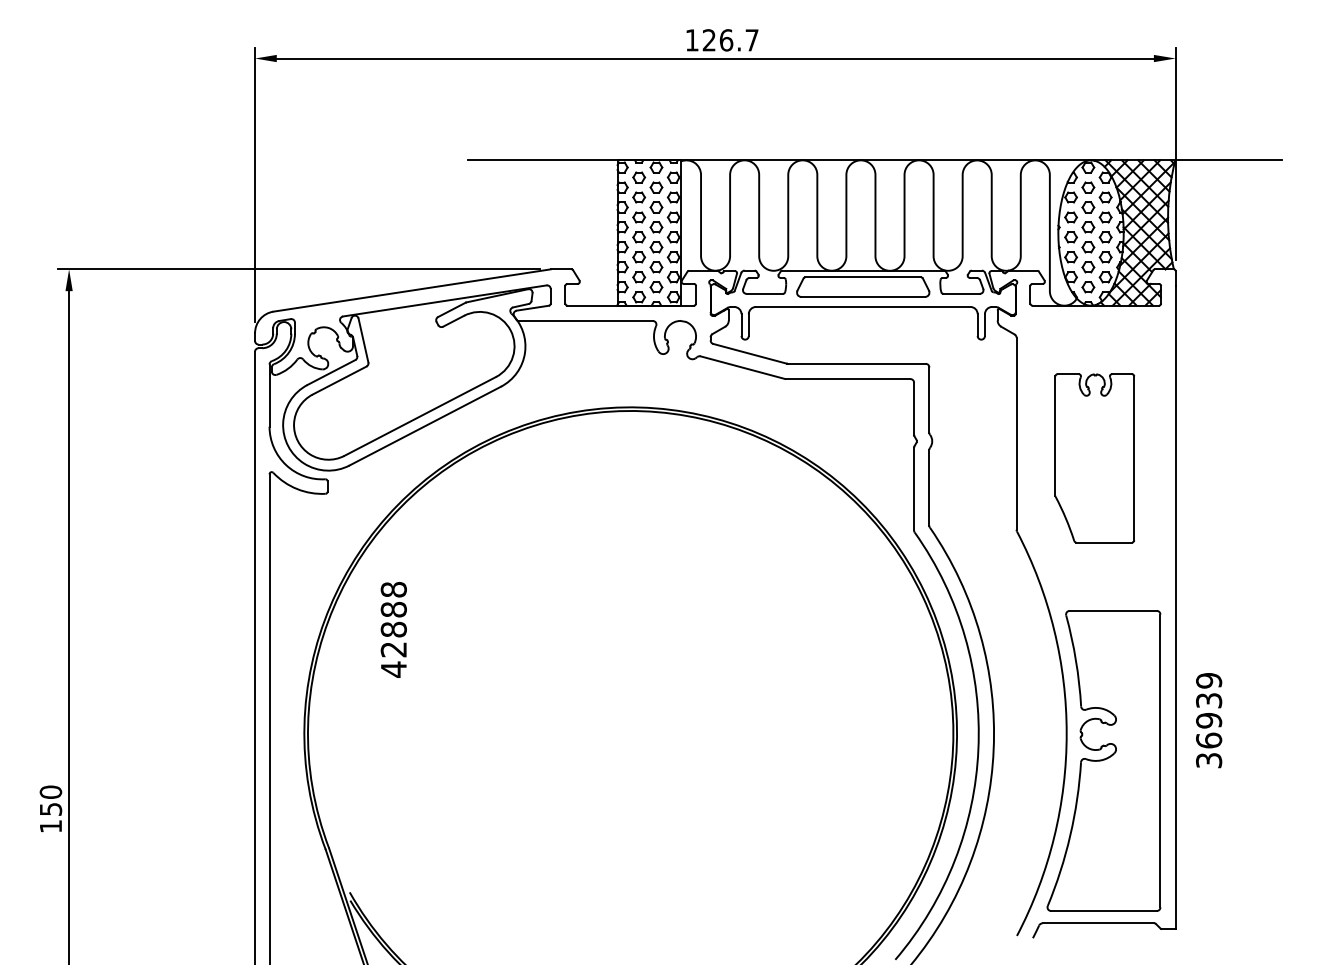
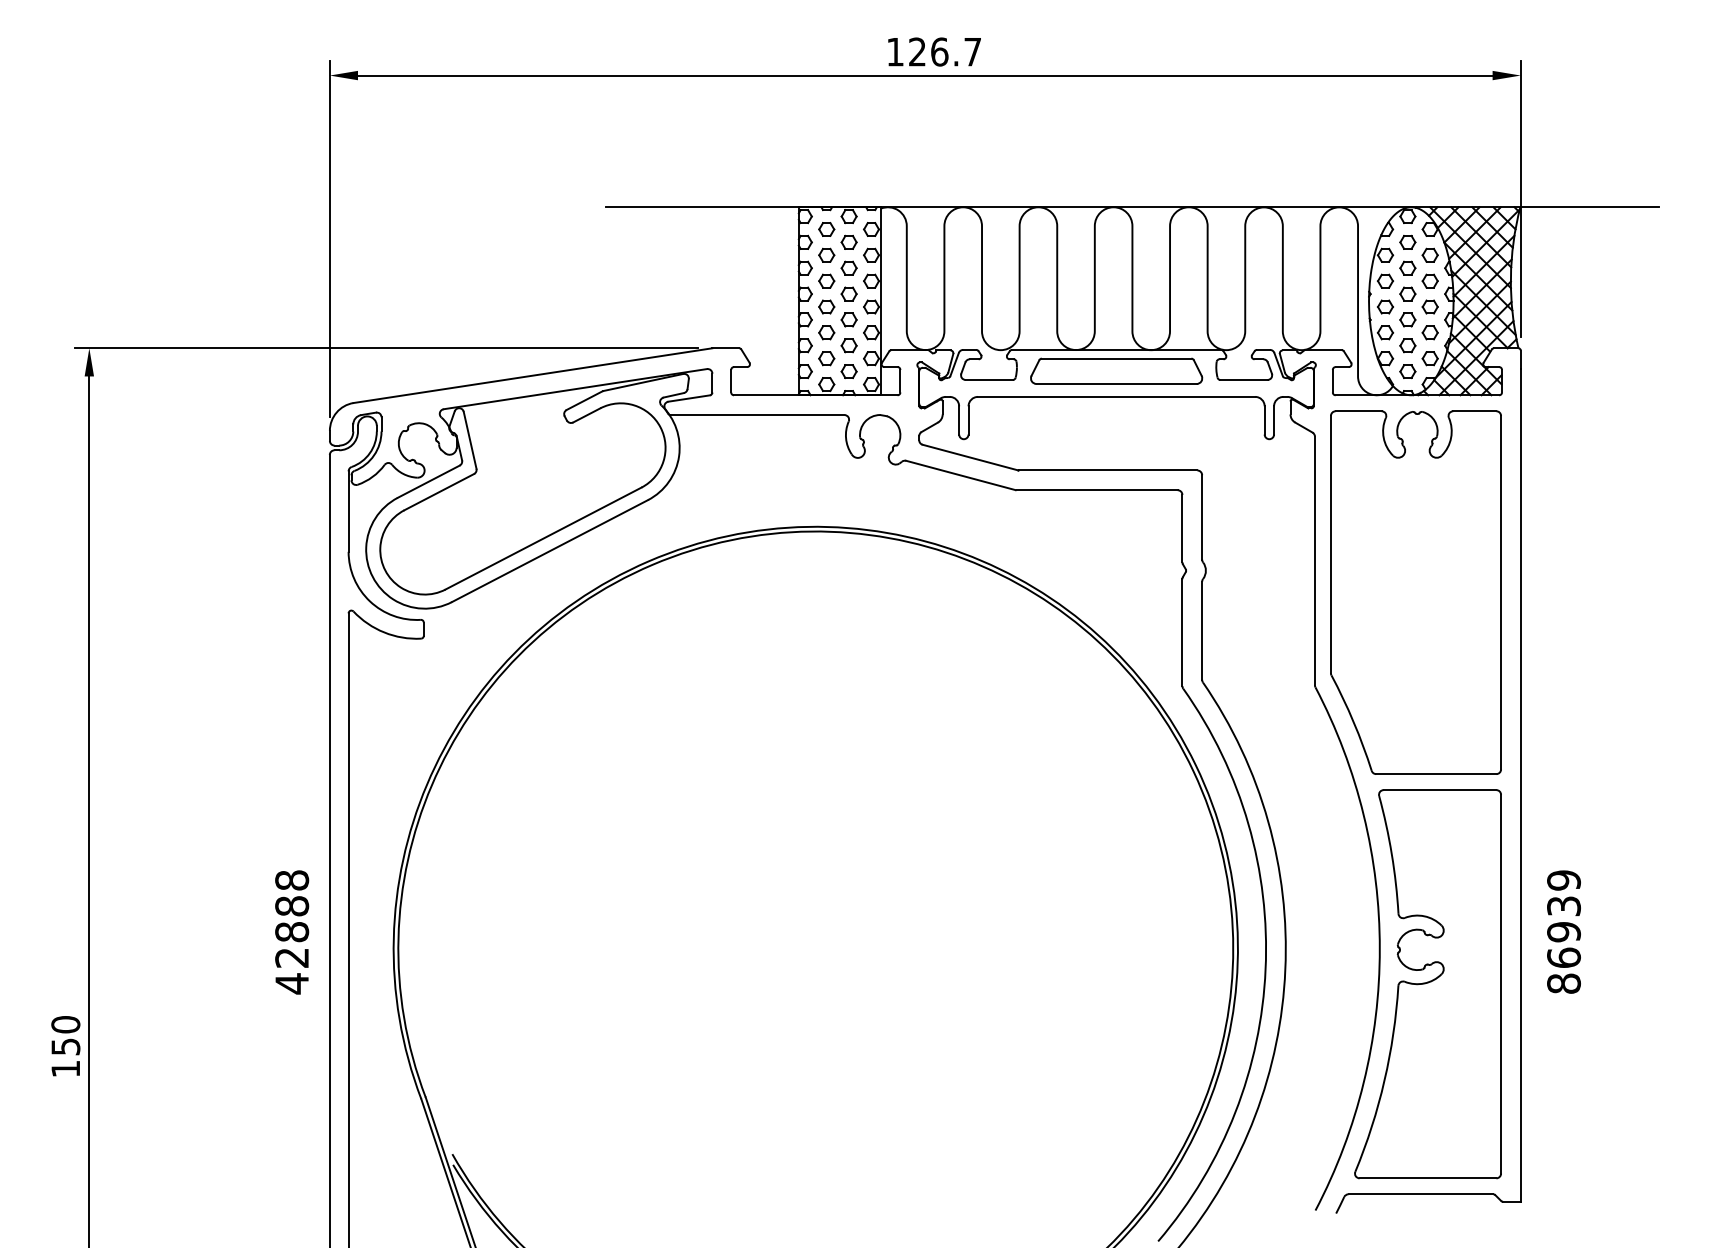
part: (1094, 458) -> (1415, 592), size x1.67
text: (393, 629) -> (291, 931), moved
text: (1209, 760) -> (1564, 983), 36939 -> 86939

